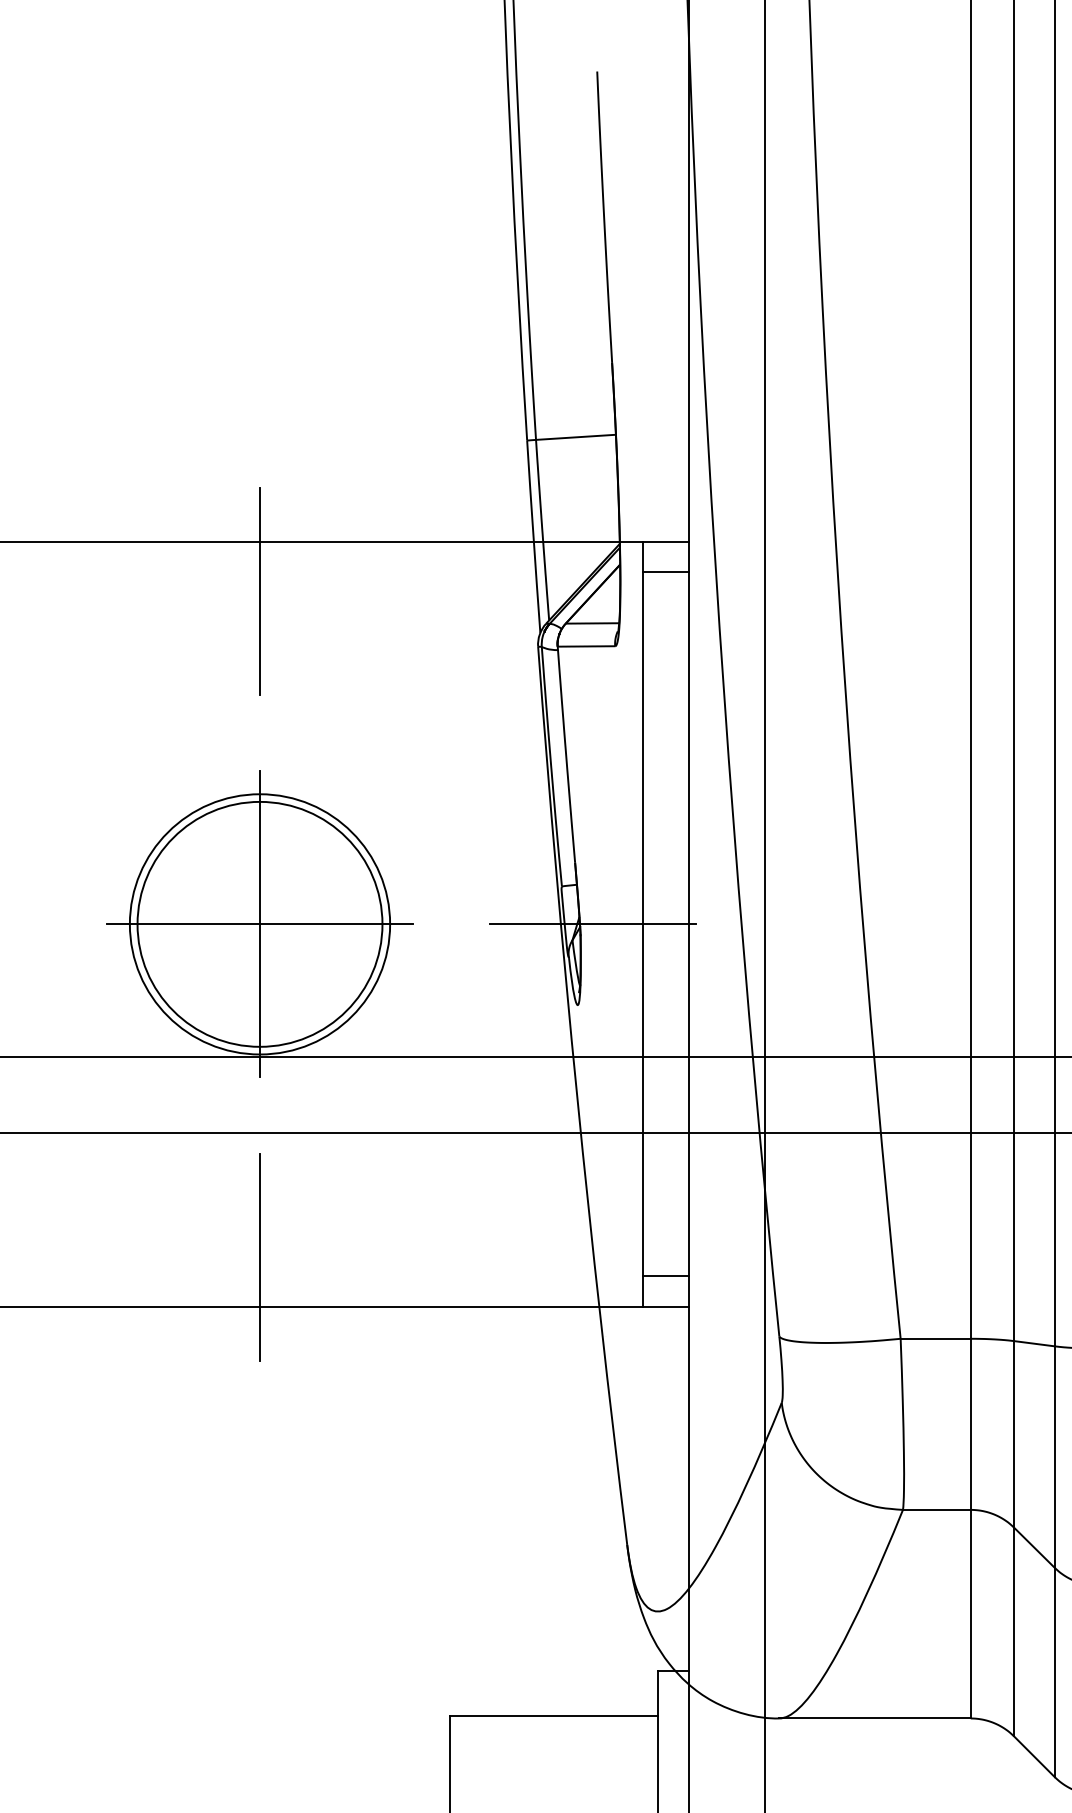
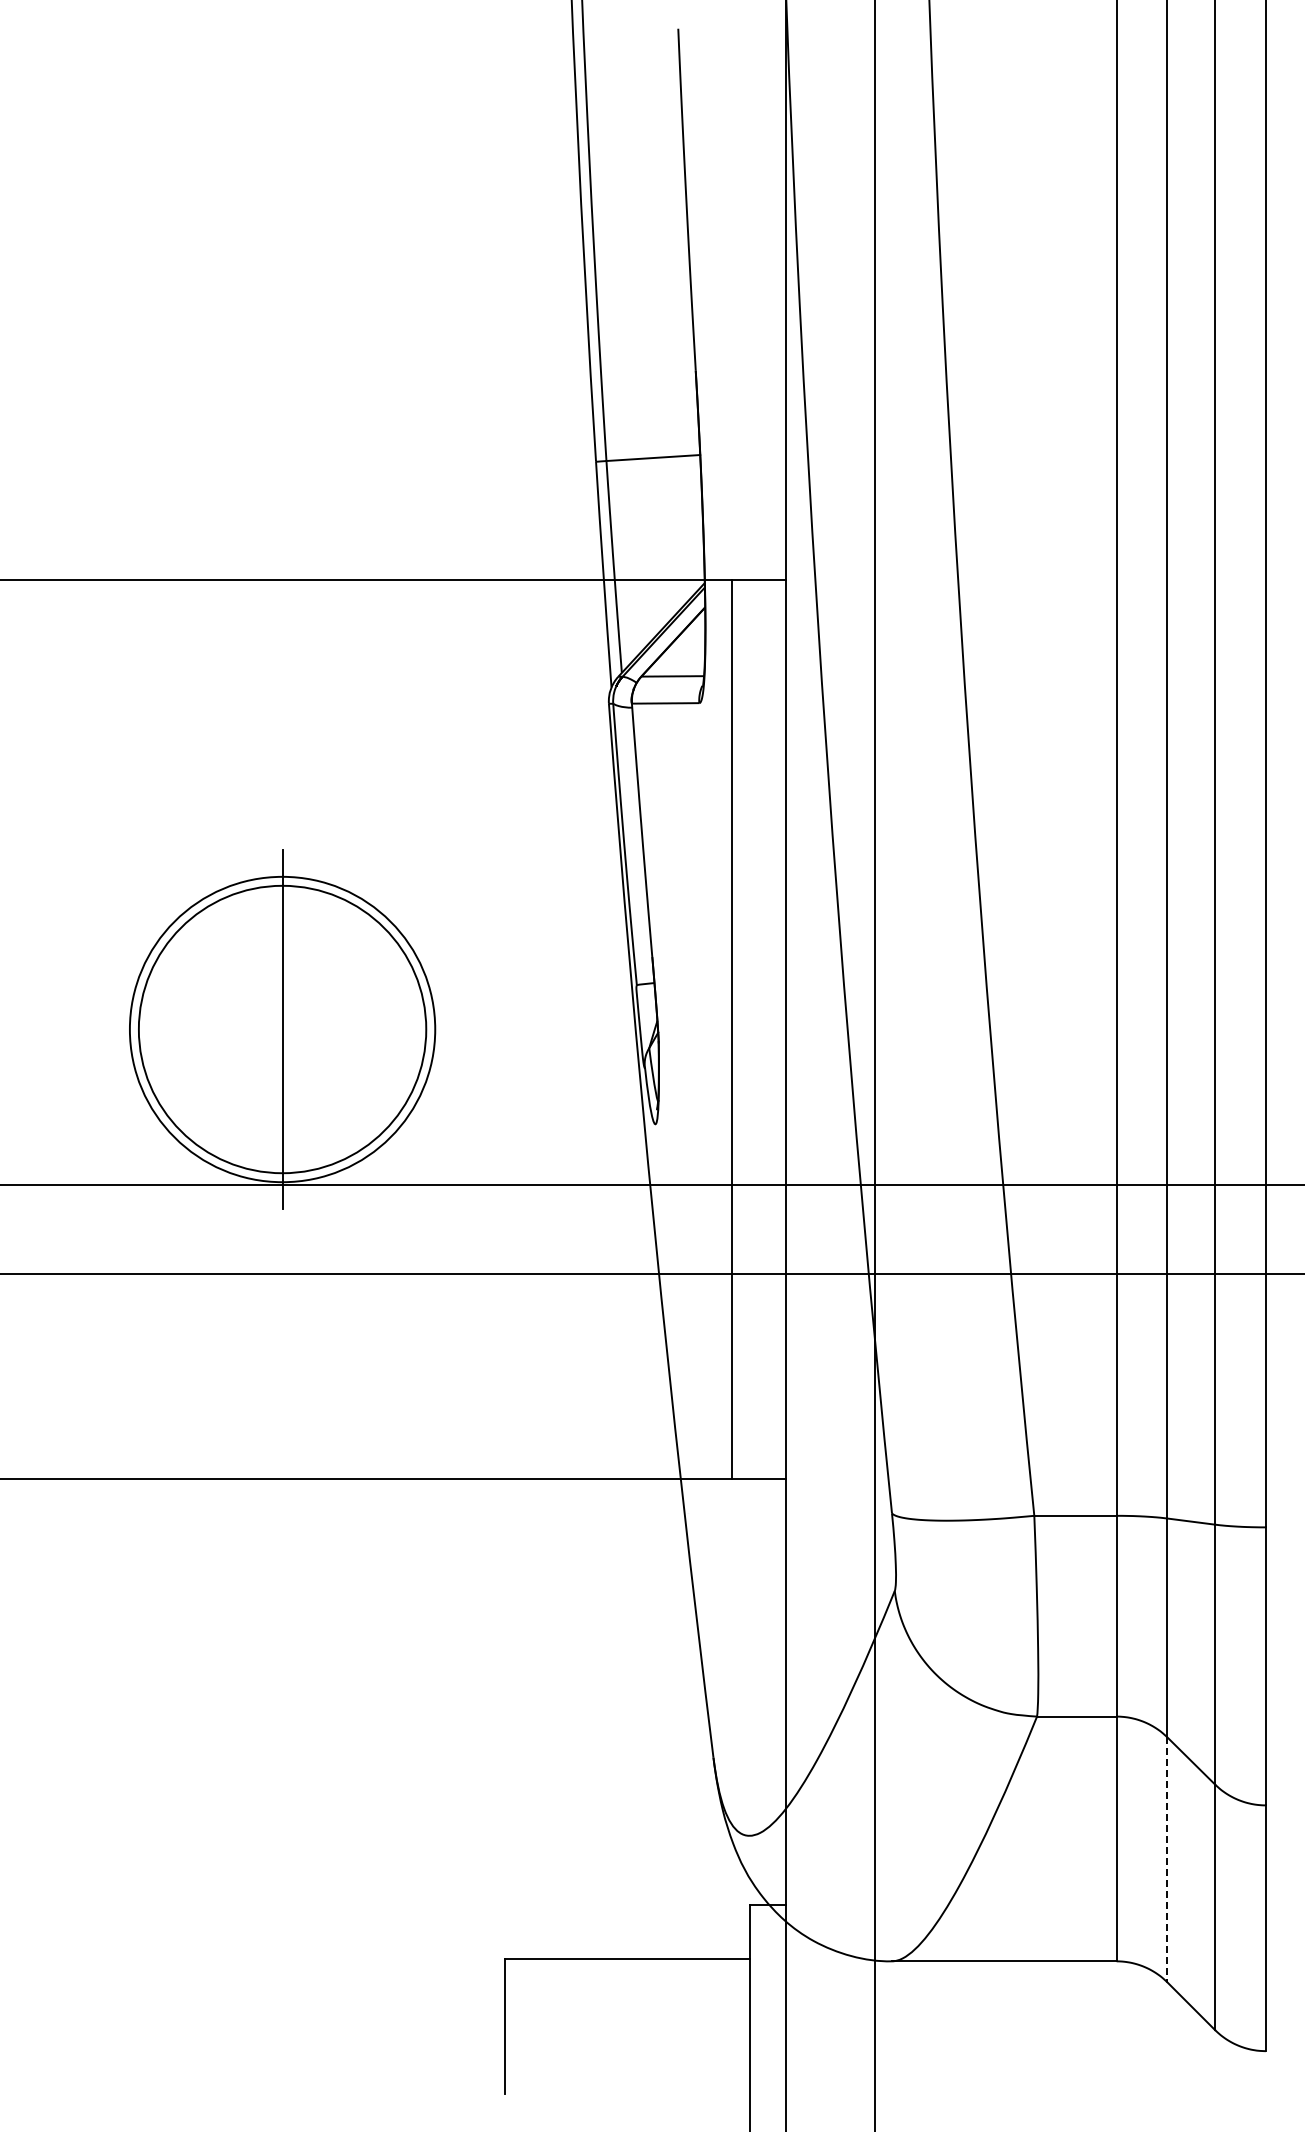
line: (665, 572) -> (758, 616), removed
line: (259, 591) -> (282, 638), removed
line: (259, 924) -> (282, 1029), removed
line: (593, 924) -> (673, 1029), removed
line: (259, 1256) -> (282, 1419), removed
line: (665, 1276) -> (758, 1442), removed
line: (1014, 1632) -> (1167, 1860), solid -> dashed

